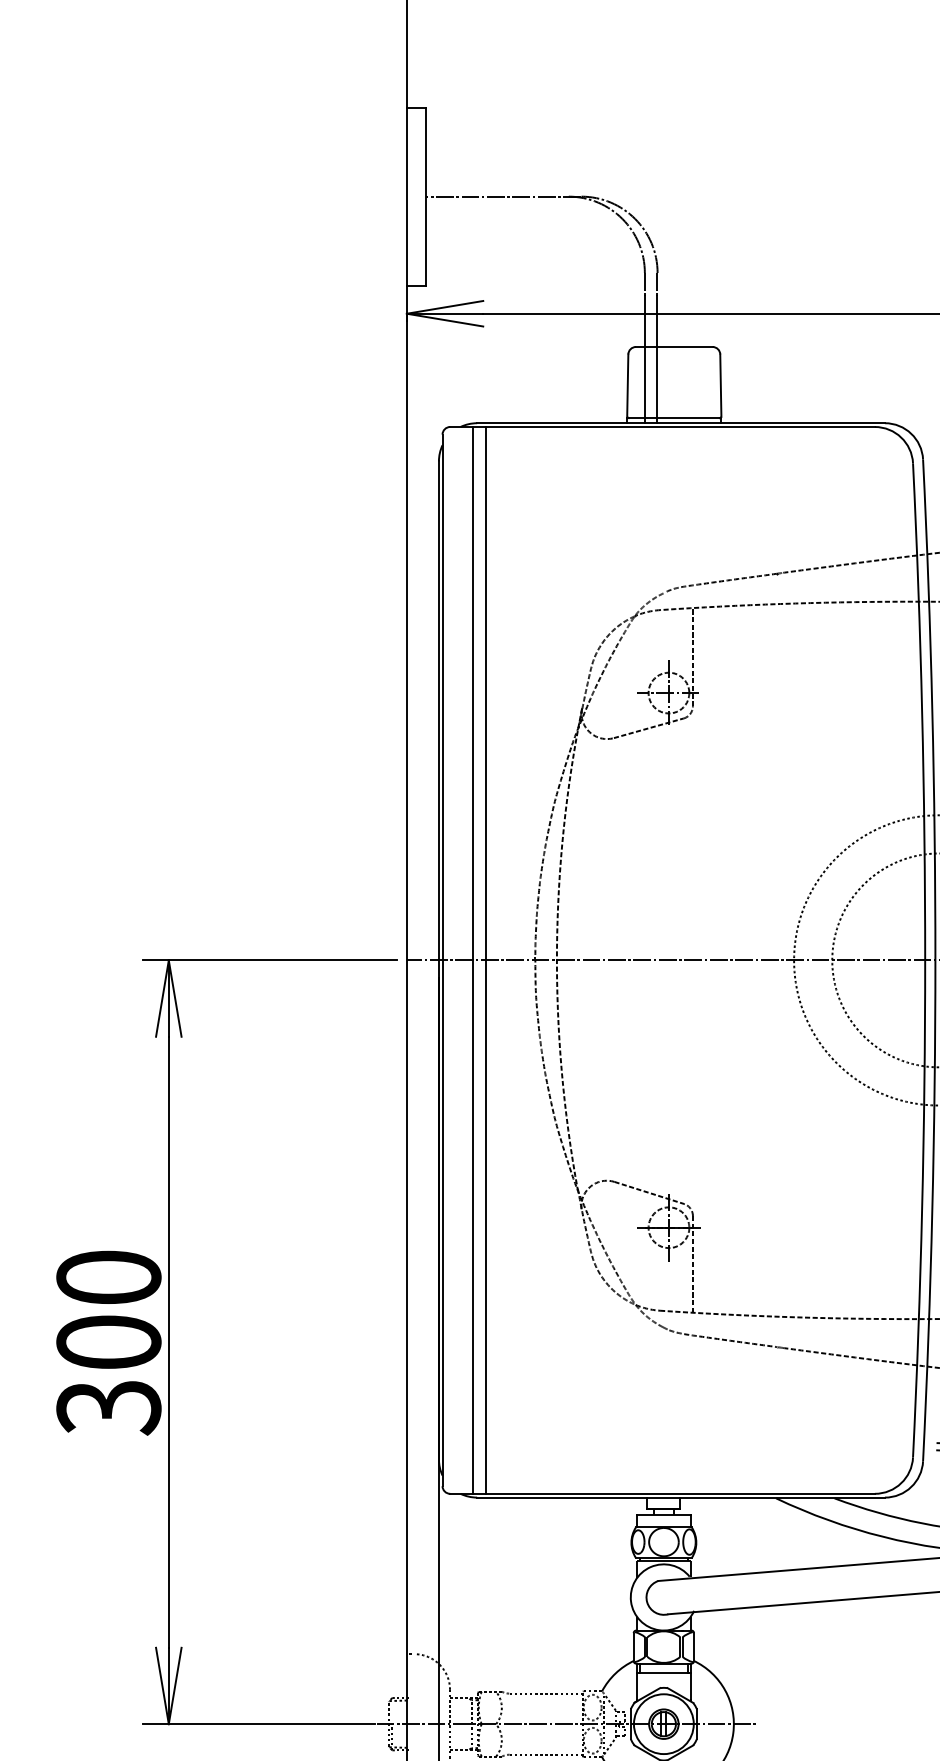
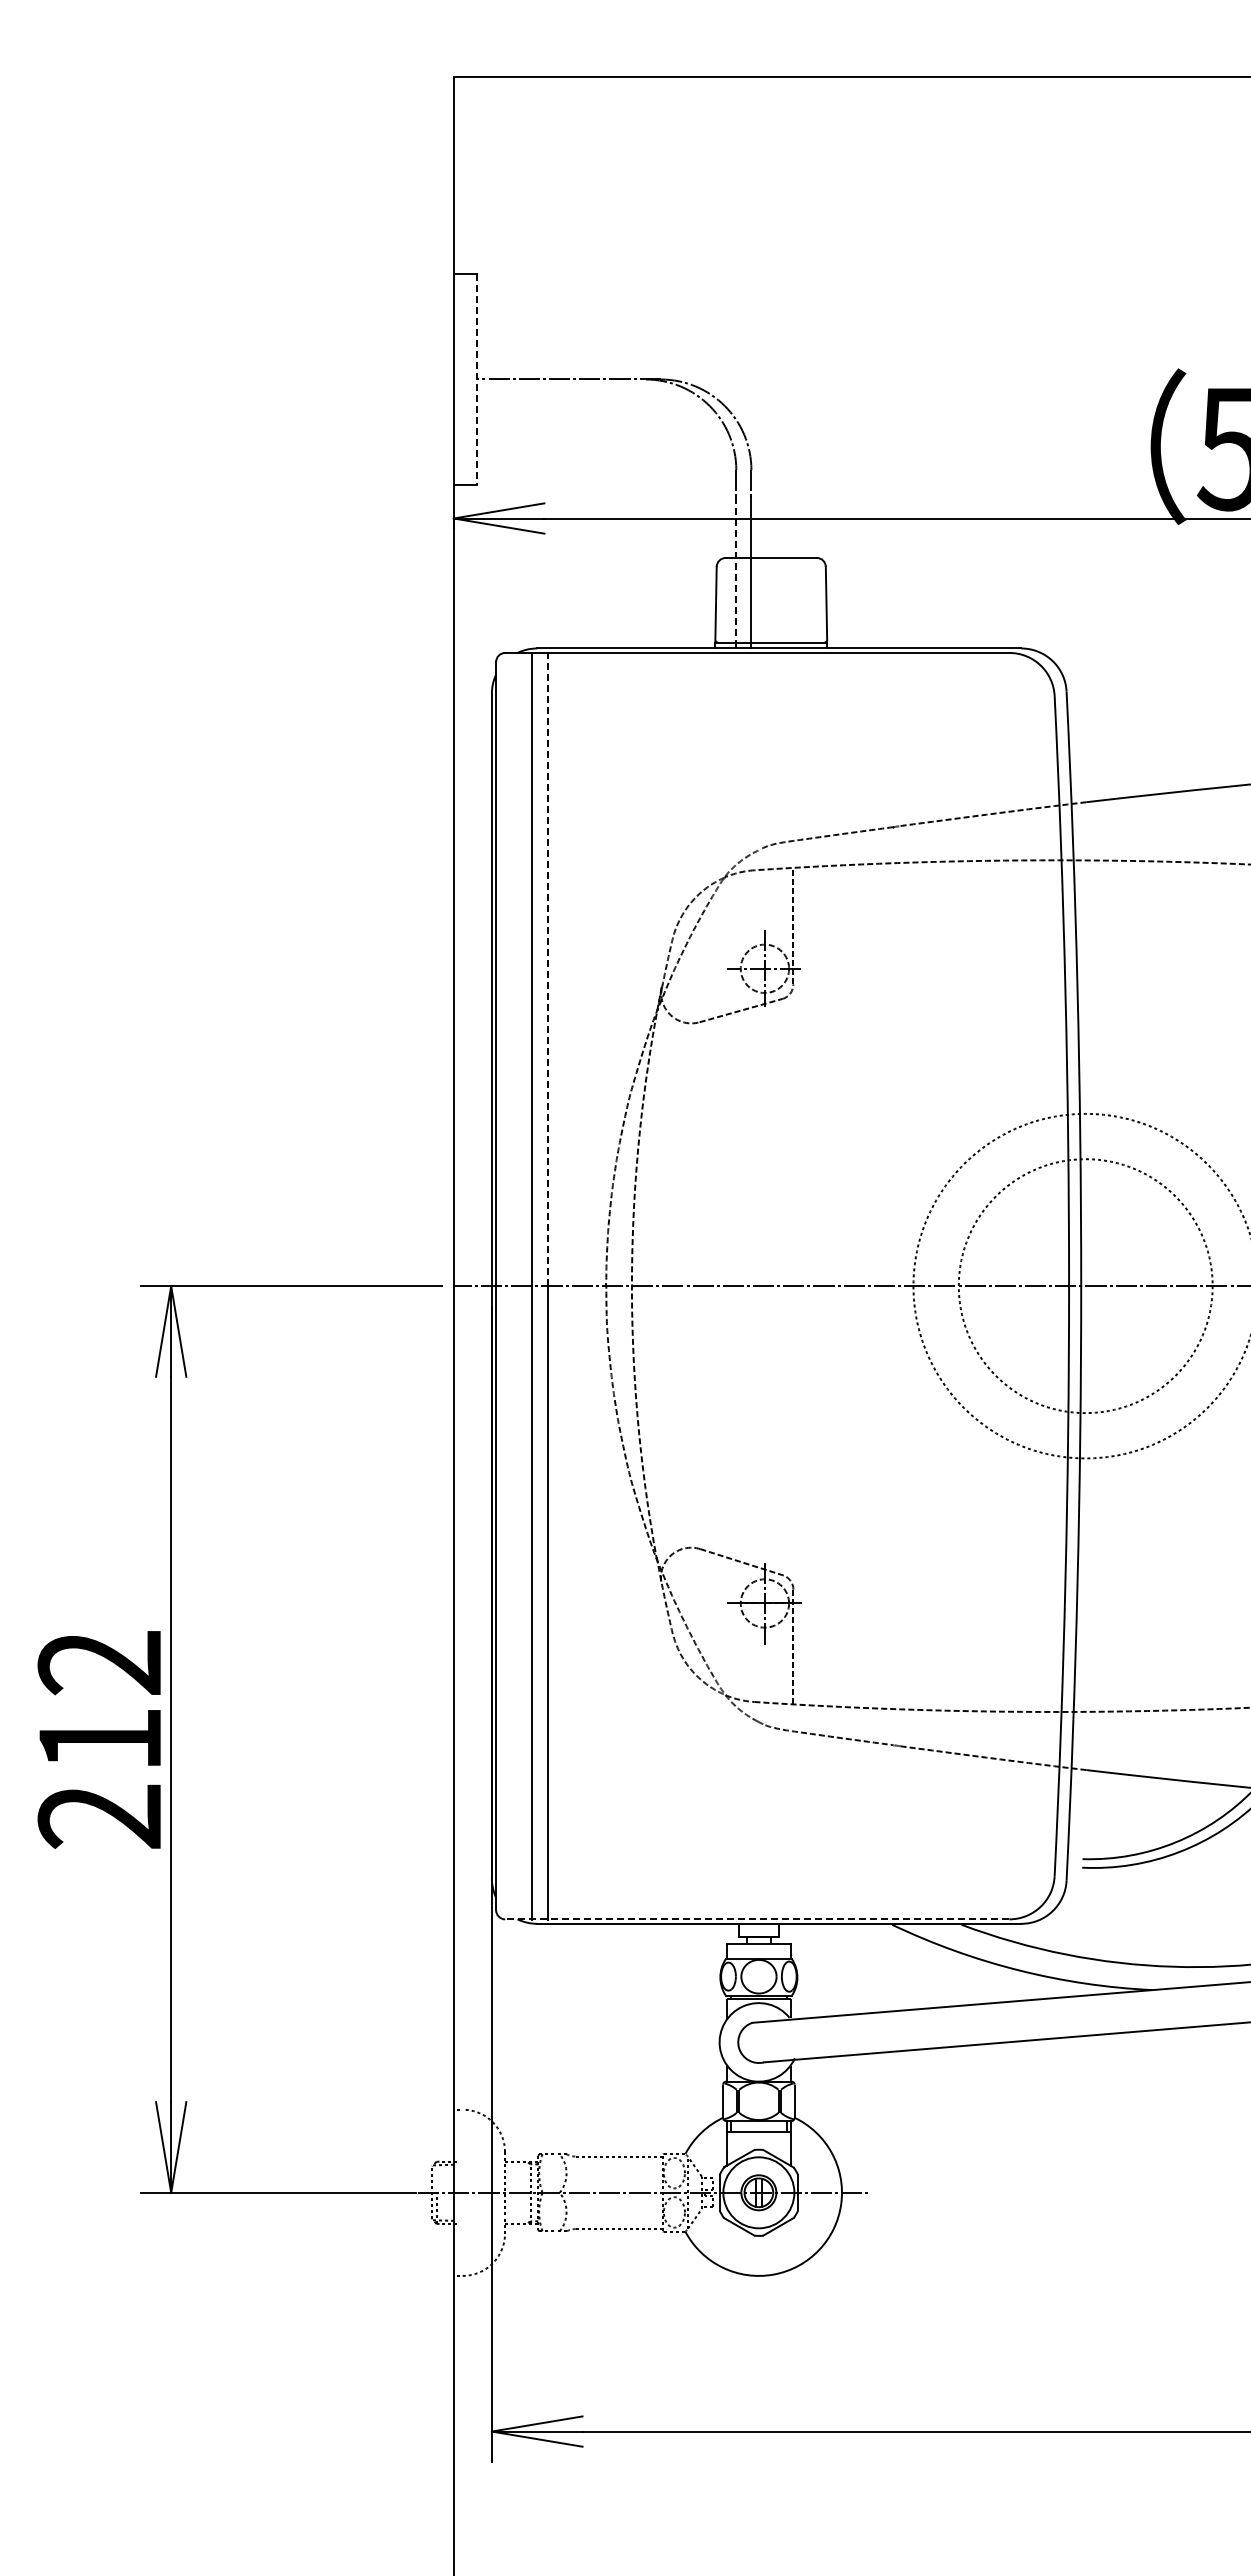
line: (426, 196) -> (477, 379), solid -> dashed
line: (645, 359) -> (736, 572), solid -> dashed
line: (485, 693) -> (547, 969), solid -> dashed
text: (108, 1343) -> (99, 1740), 300 -> 212
line: (661, 1493) -> (756, 1919), solid -> dashed

